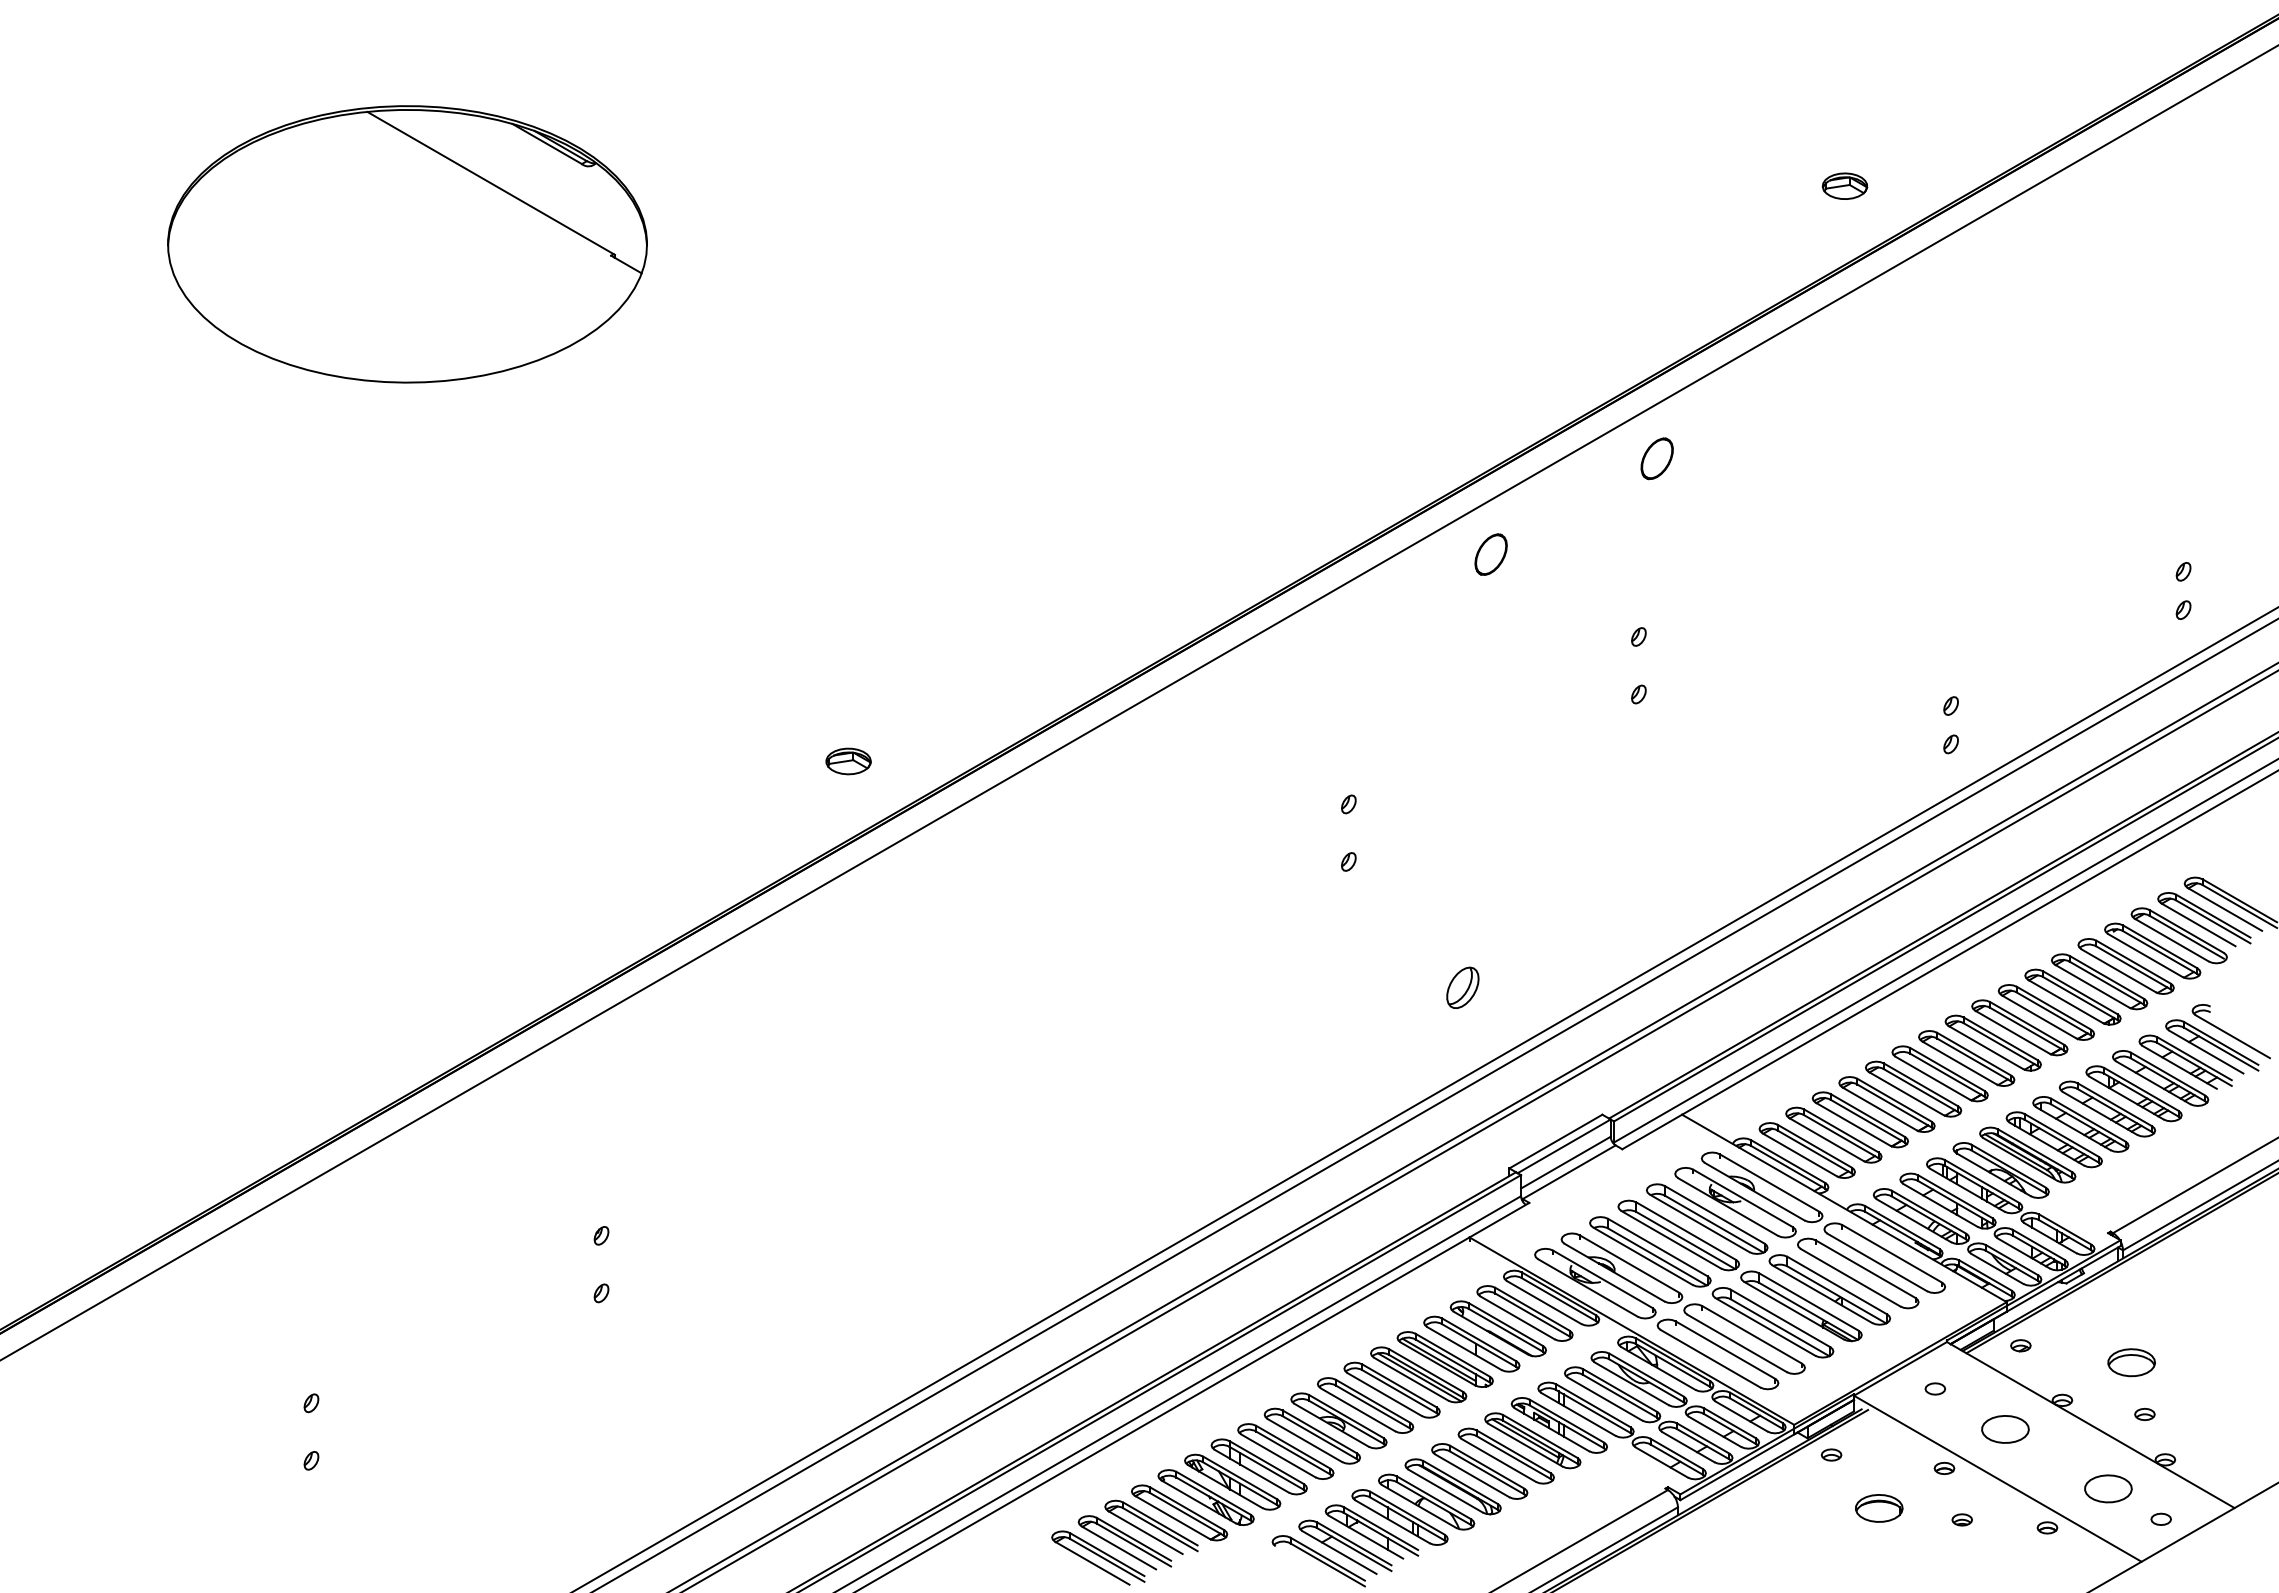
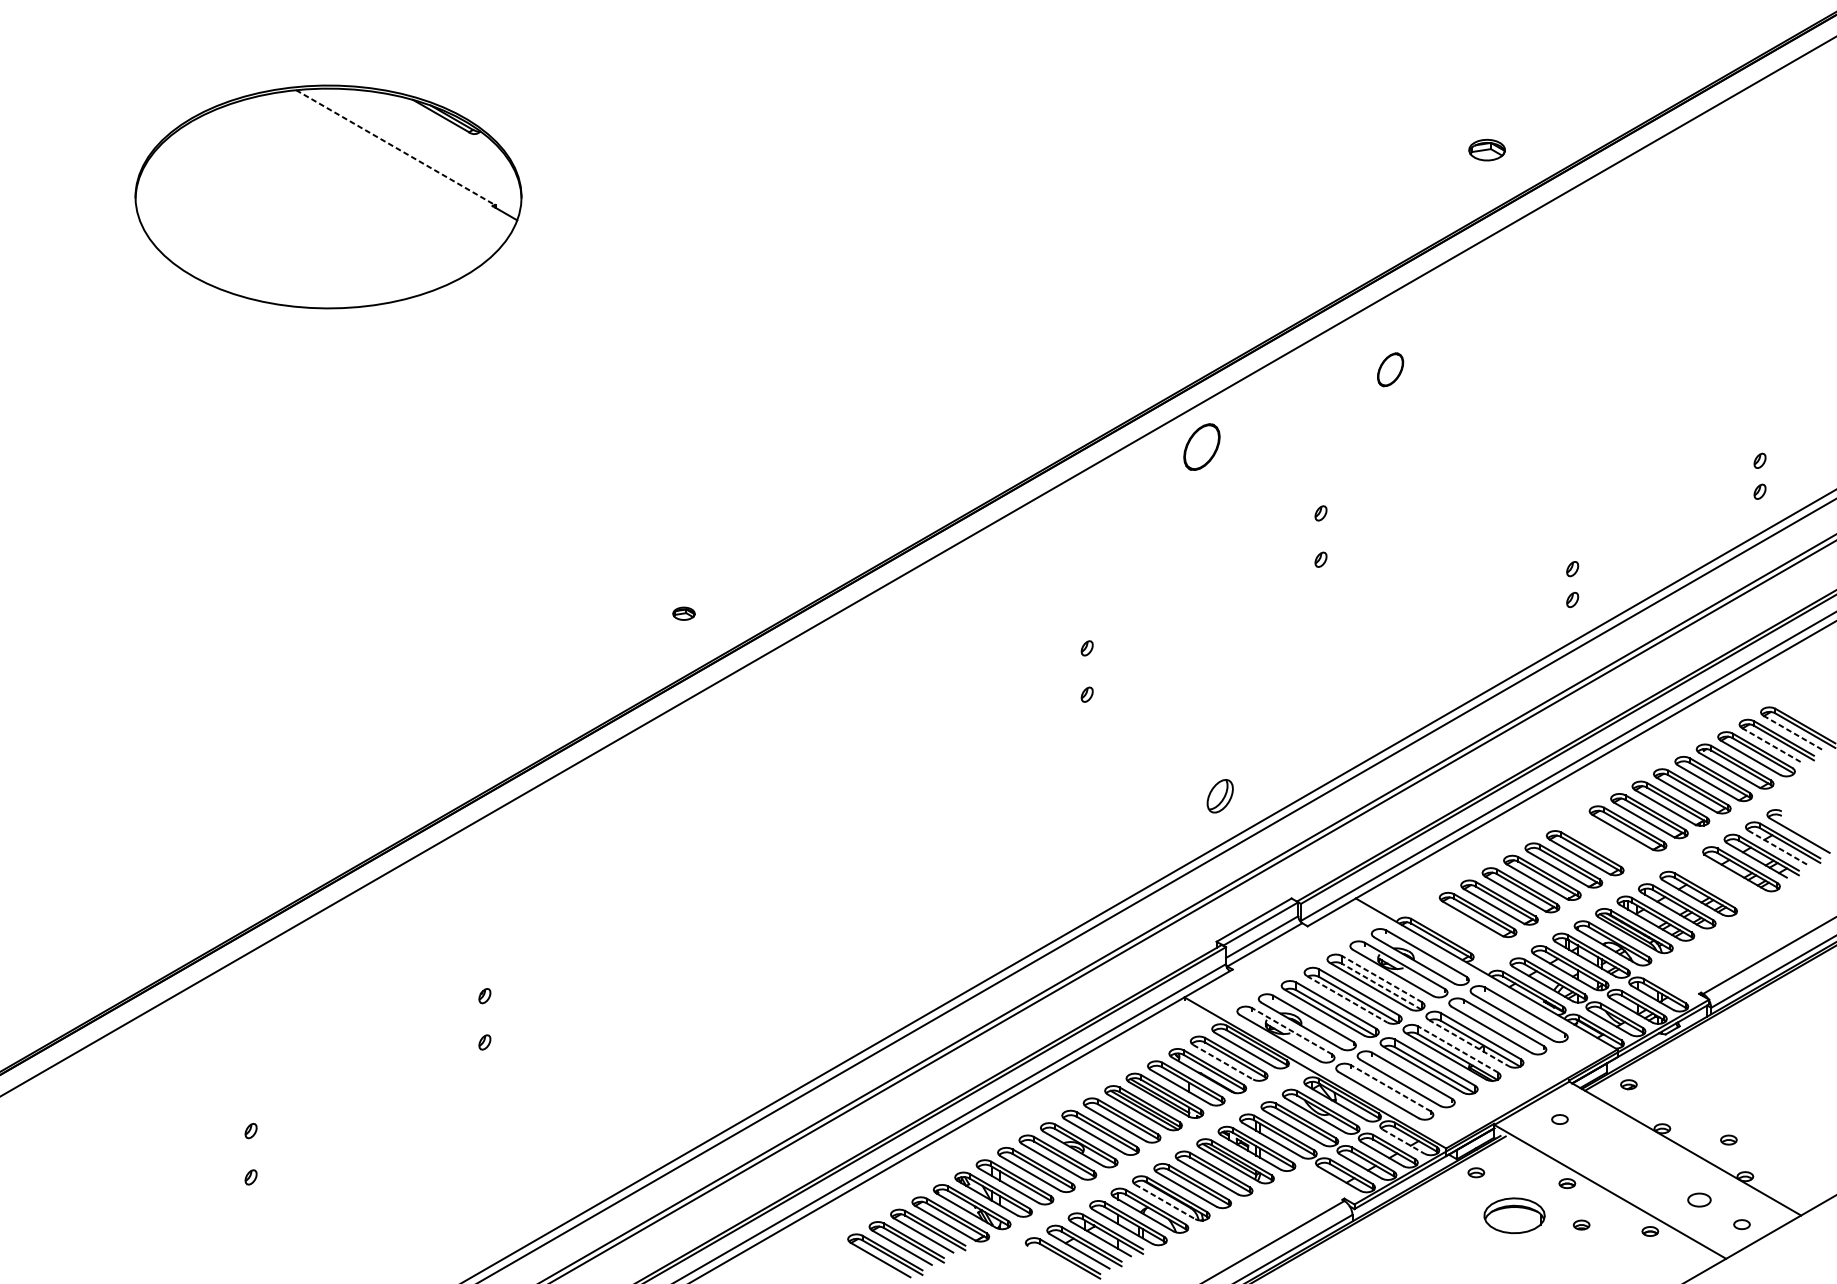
line: (491, 183) -> (396, 147), solid -> dashed
part: (1656, 458) -> (1390, 369), moved
part: (1490, 554) -> (1201, 446), size x1.4
part: (848, 761) -> (683, 613), size x0.6
line: (2224, 909) -> (1793, 733), solid -> dashed
line: (2198, 924) -> (1772, 745), solid -> dashed
part: (1462, 987) -> (1219, 795), moved
part: (1992, 1042) -> (1606, 840), removed
line: (2206, 1052) -> (1778, 848), solid -> dashed
part: (2133, 1093) -> (1719, 881), removed
part: (1806, 1150) -> (1456, 927), removed
line: (1714, 1214) -> (1381, 978), solid -> dashed
line: (1713, 1223) -> (1381, 986), solid -> dashed
line: (1671, 1239) -> (1347, 999), solid -> dashed
line: (1602, 1279) -> (1291, 1031), solid -> dashed
line: (1822, 1294) -> (1468, 1043), solid -> dashed
line: (1808, 1301) -> (1457, 1049), solid -> dashed
line: (1517, 1317) -> (1223, 1061), solid -> dashed
line: (1725, 1350) -> (1390, 1088), solid -> dashed
part: (2131, 1362) -> (1718, 1098), removed
line: (1741, 1416) -> (1403, 1141), solid -> dashed
part: (2005, 1429) -> (1616, 1152), removed
part: (2108, 1488) -> (1699, 1199), size x0.6
line: (1445, 1491) -> (1165, 1202), solid -> dashed
part: (1879, 1508) -> (1514, 1215), size x1.6

